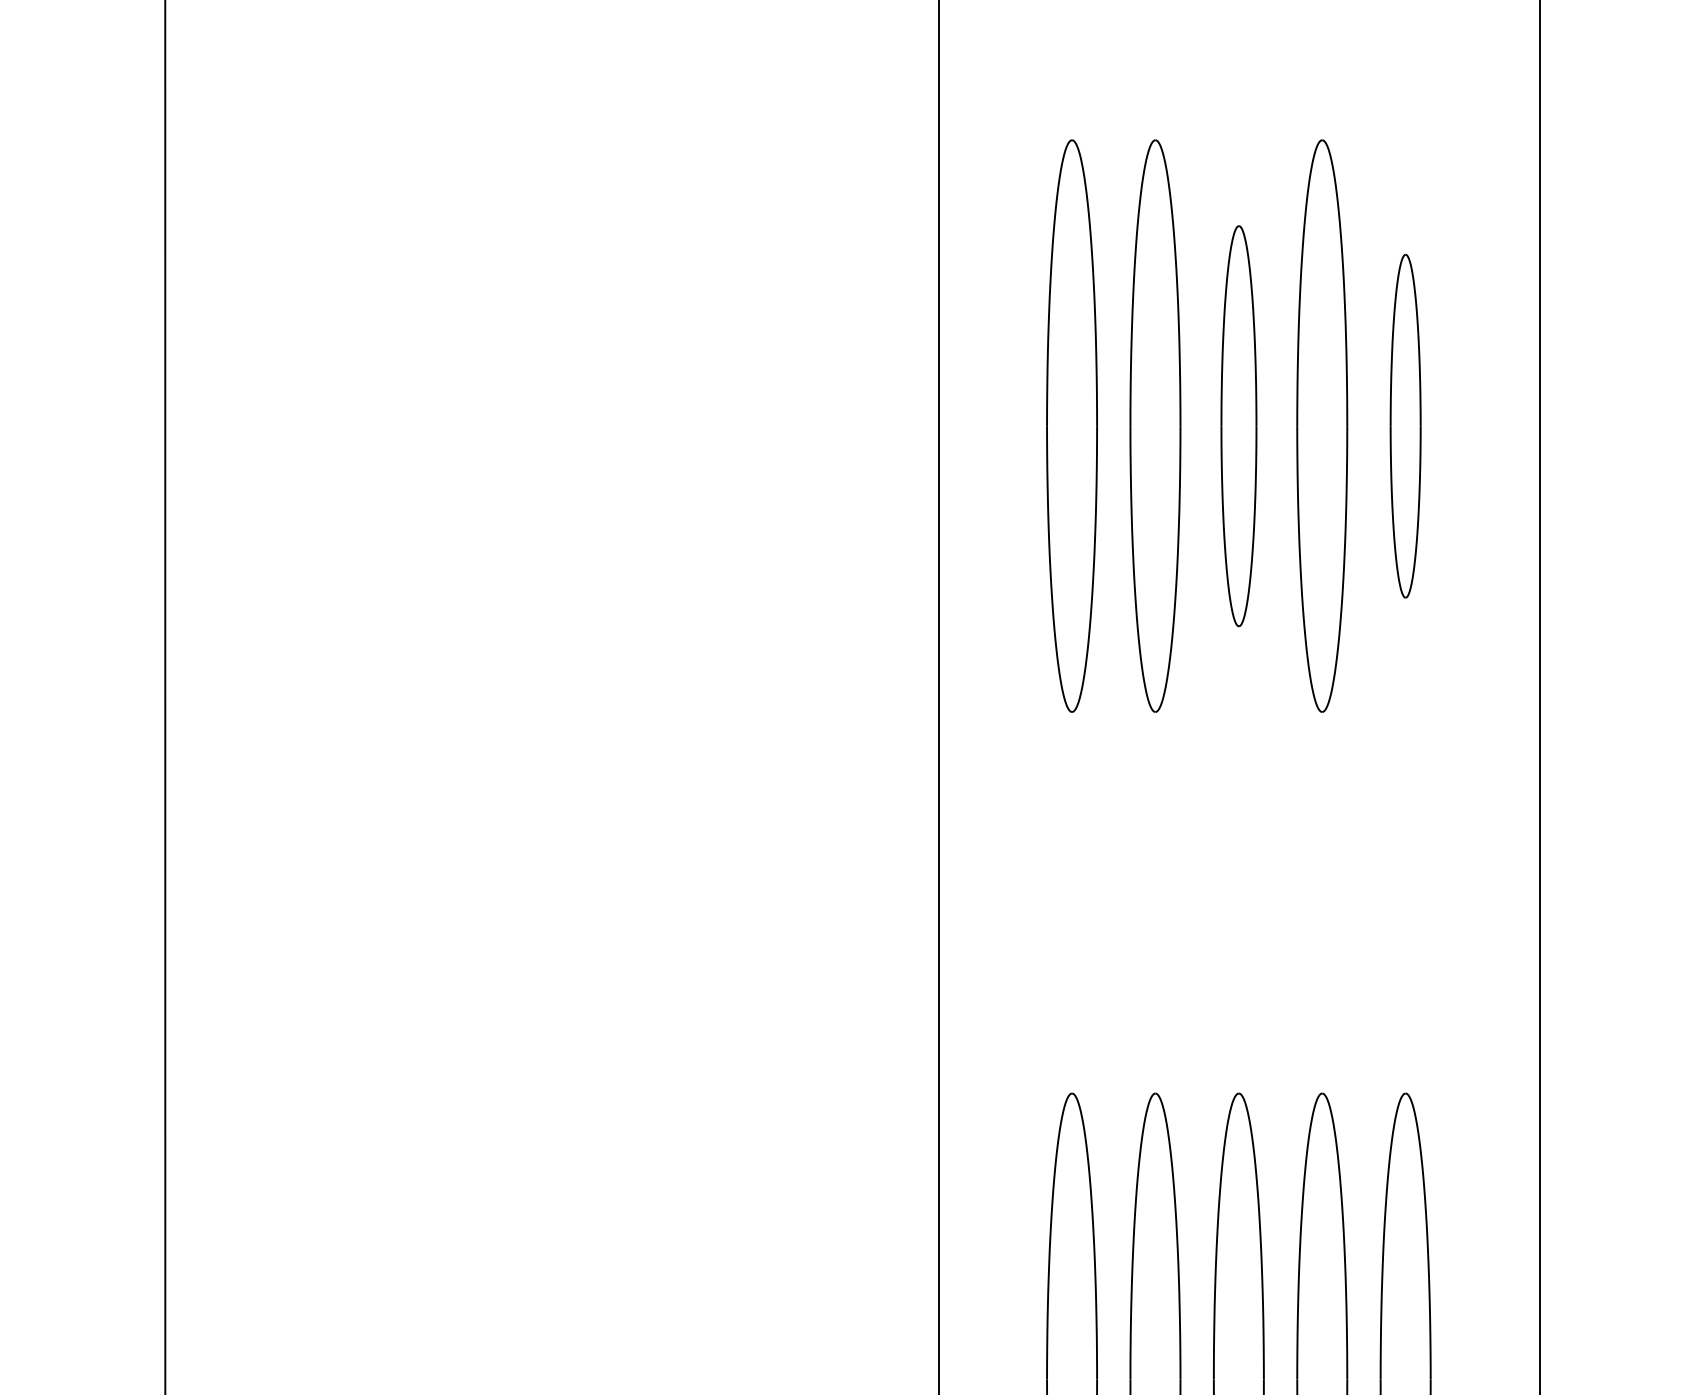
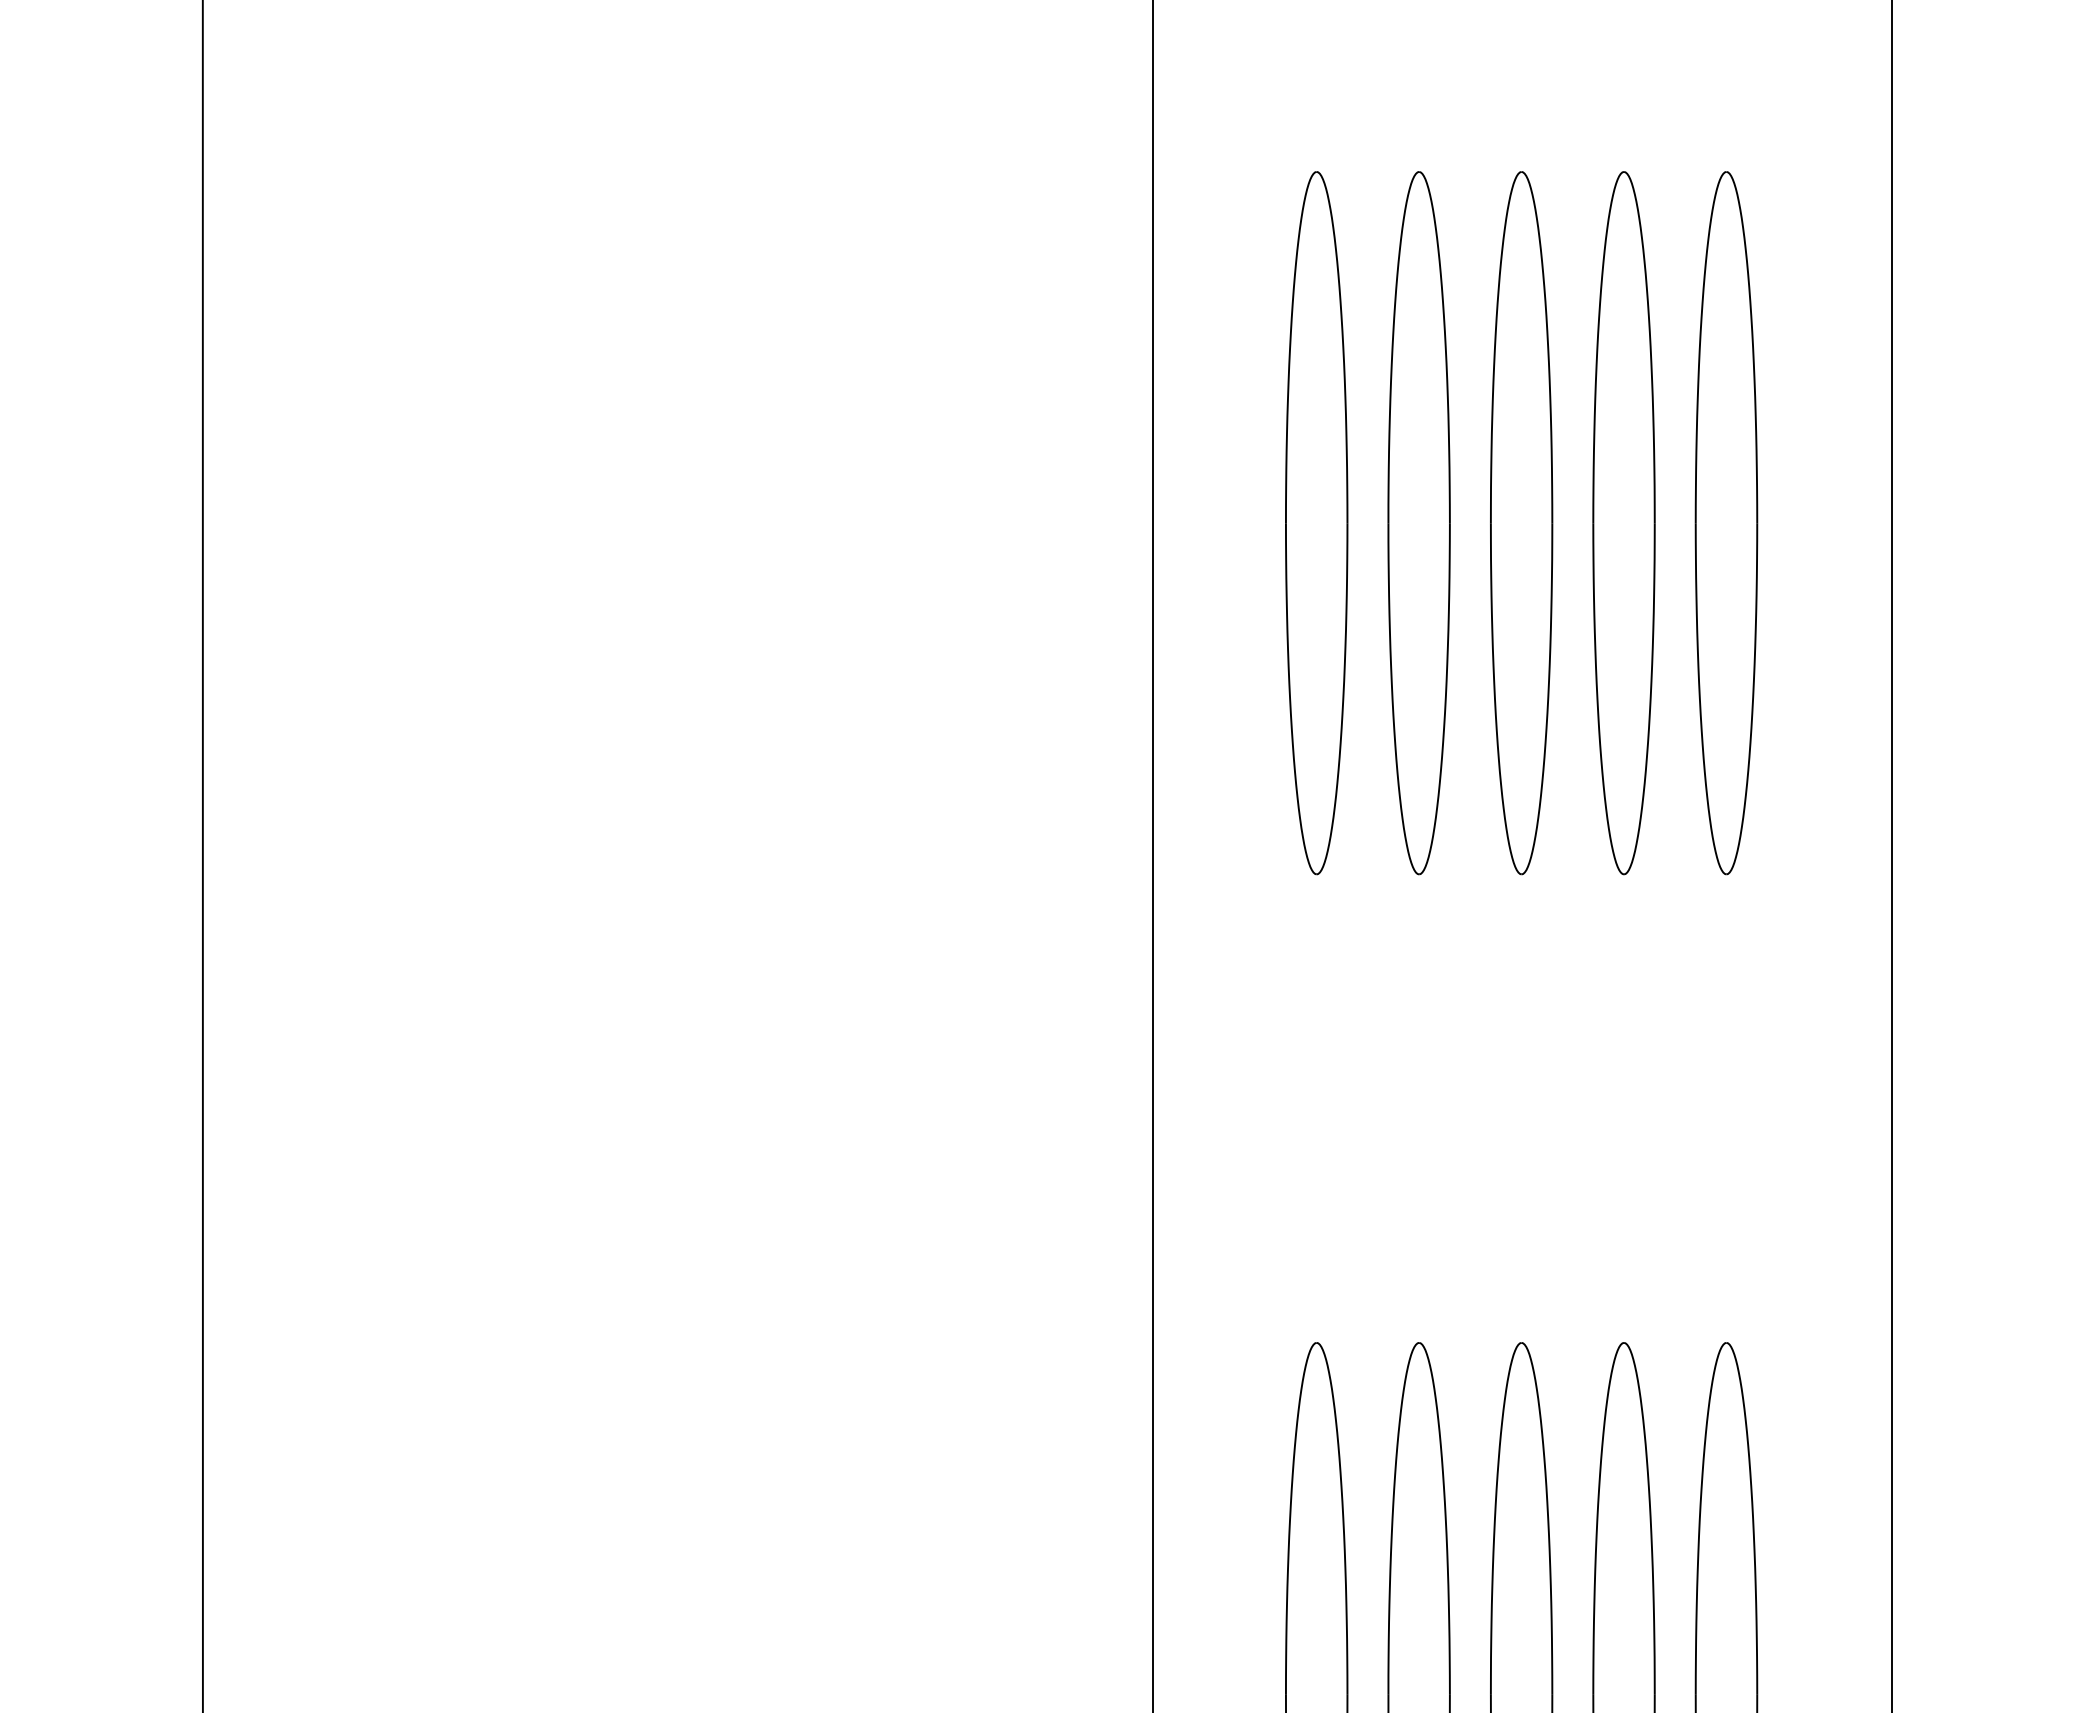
part: (1238, 426) -> (1521, 523), size x1.43
part: (1405, 426) -> (1726, 523), size x1.67

